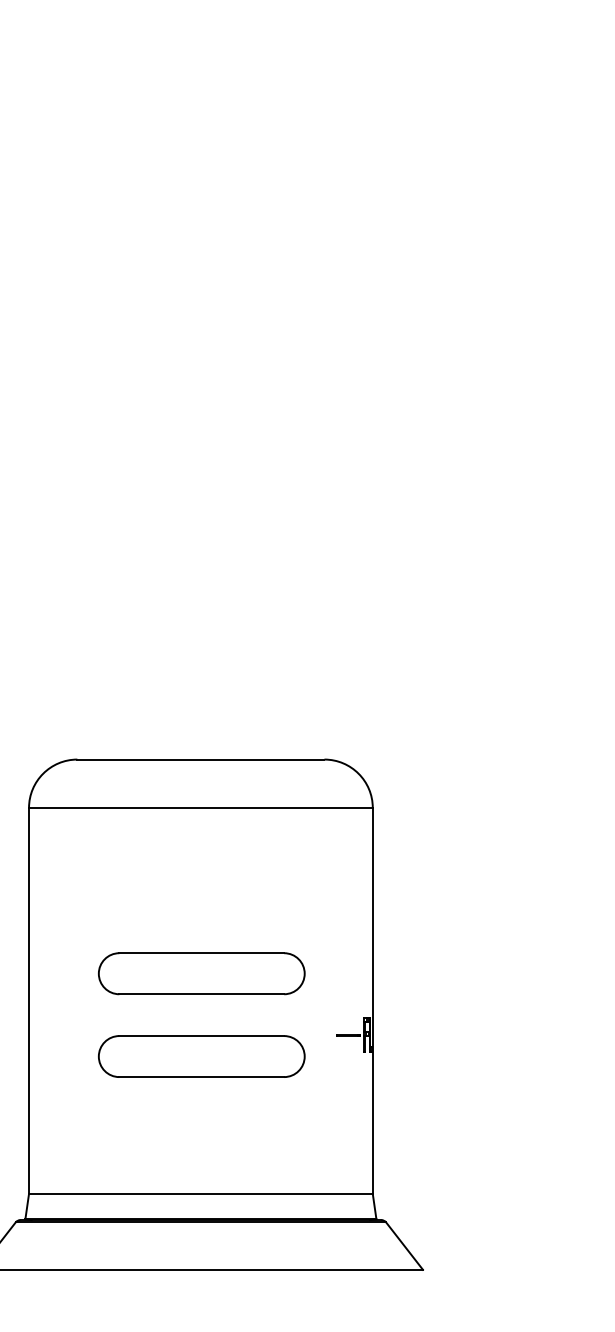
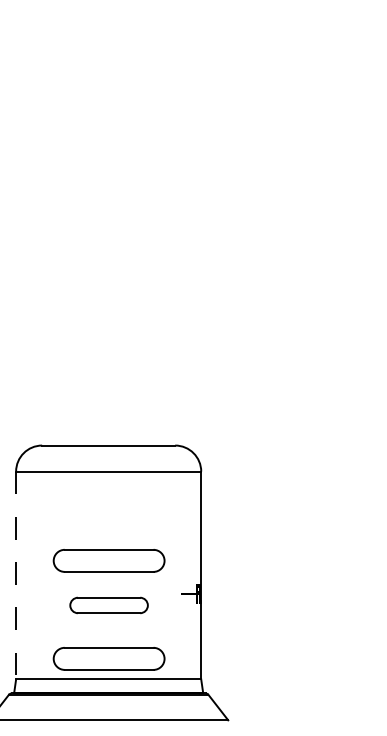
line: (29, 1000) -> (16, 575), solid -> dashed
part: (200, 1056) -> (108, 605), size x0.7
part: (200, 1155) -> (108, 658), added

